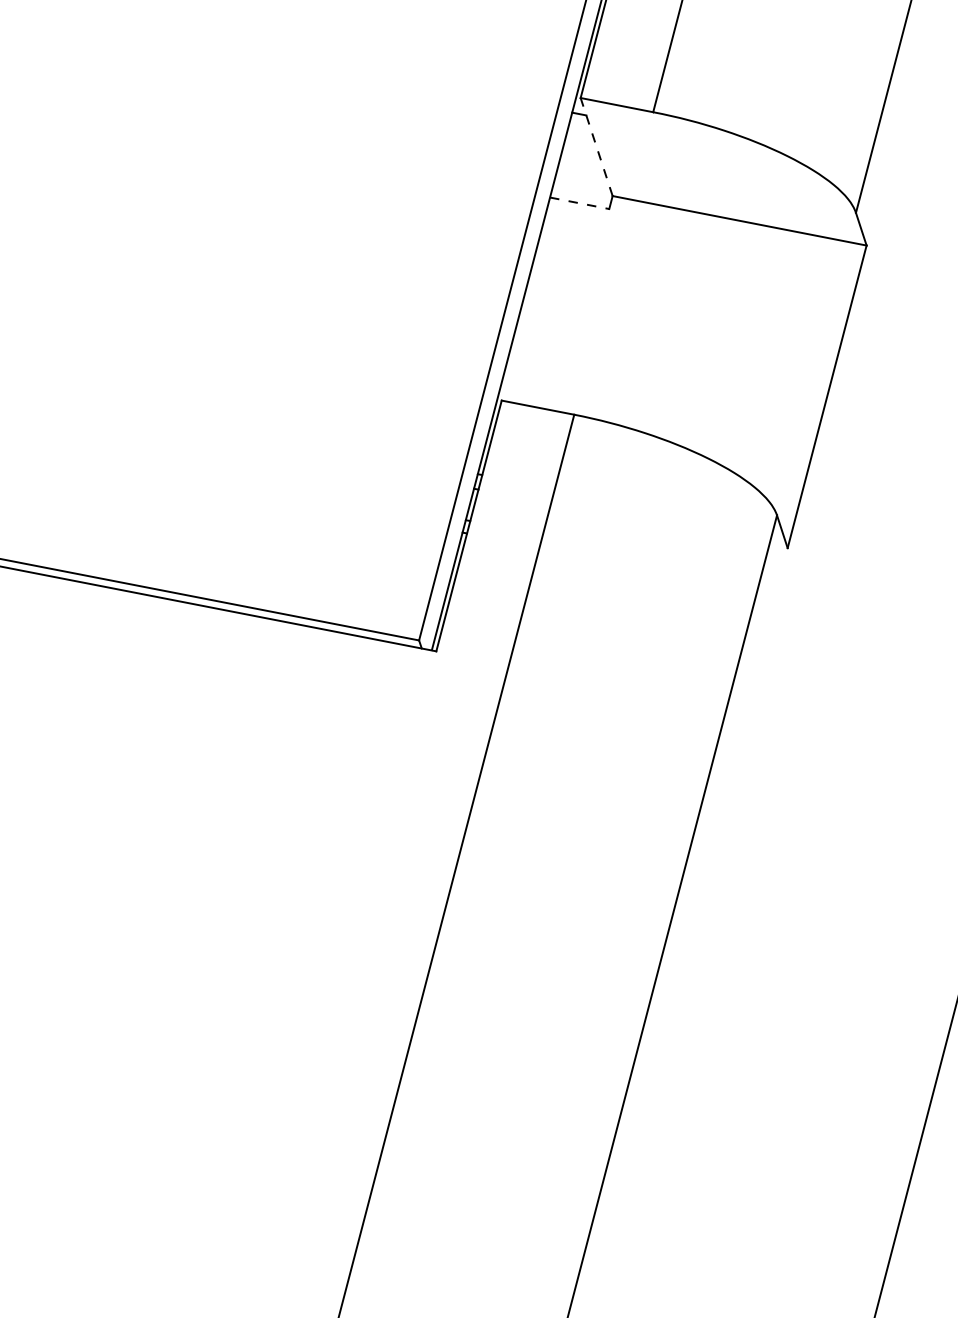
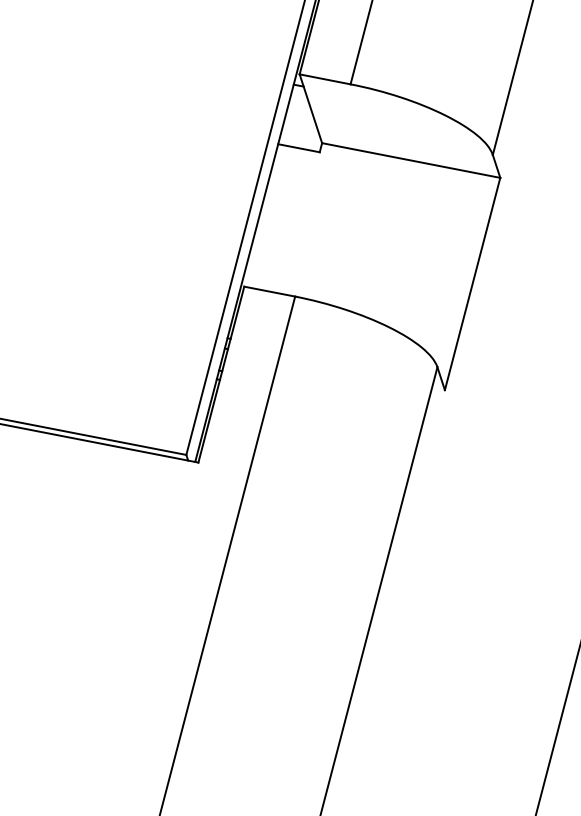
line: (596, 147) -> (310, 109), dashed -> solid
line: (580, 203) -> (299, 148), dashed -> solid

